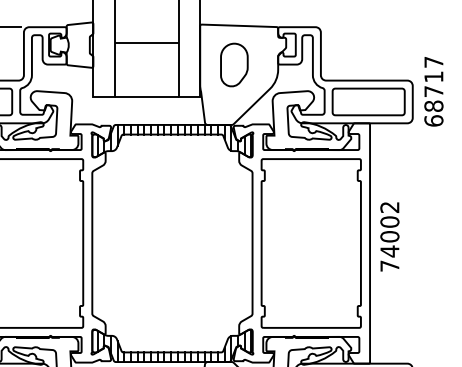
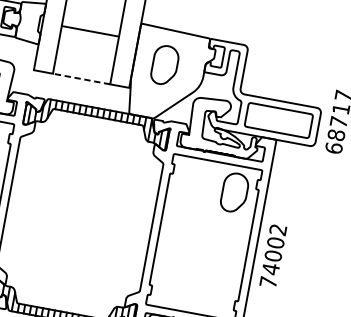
line: (146, 96) -> (81, 78), solid -> dashed
part: (335, 188) -> (234, 192), added
text: (389, 236) -> (273, 255), moved

